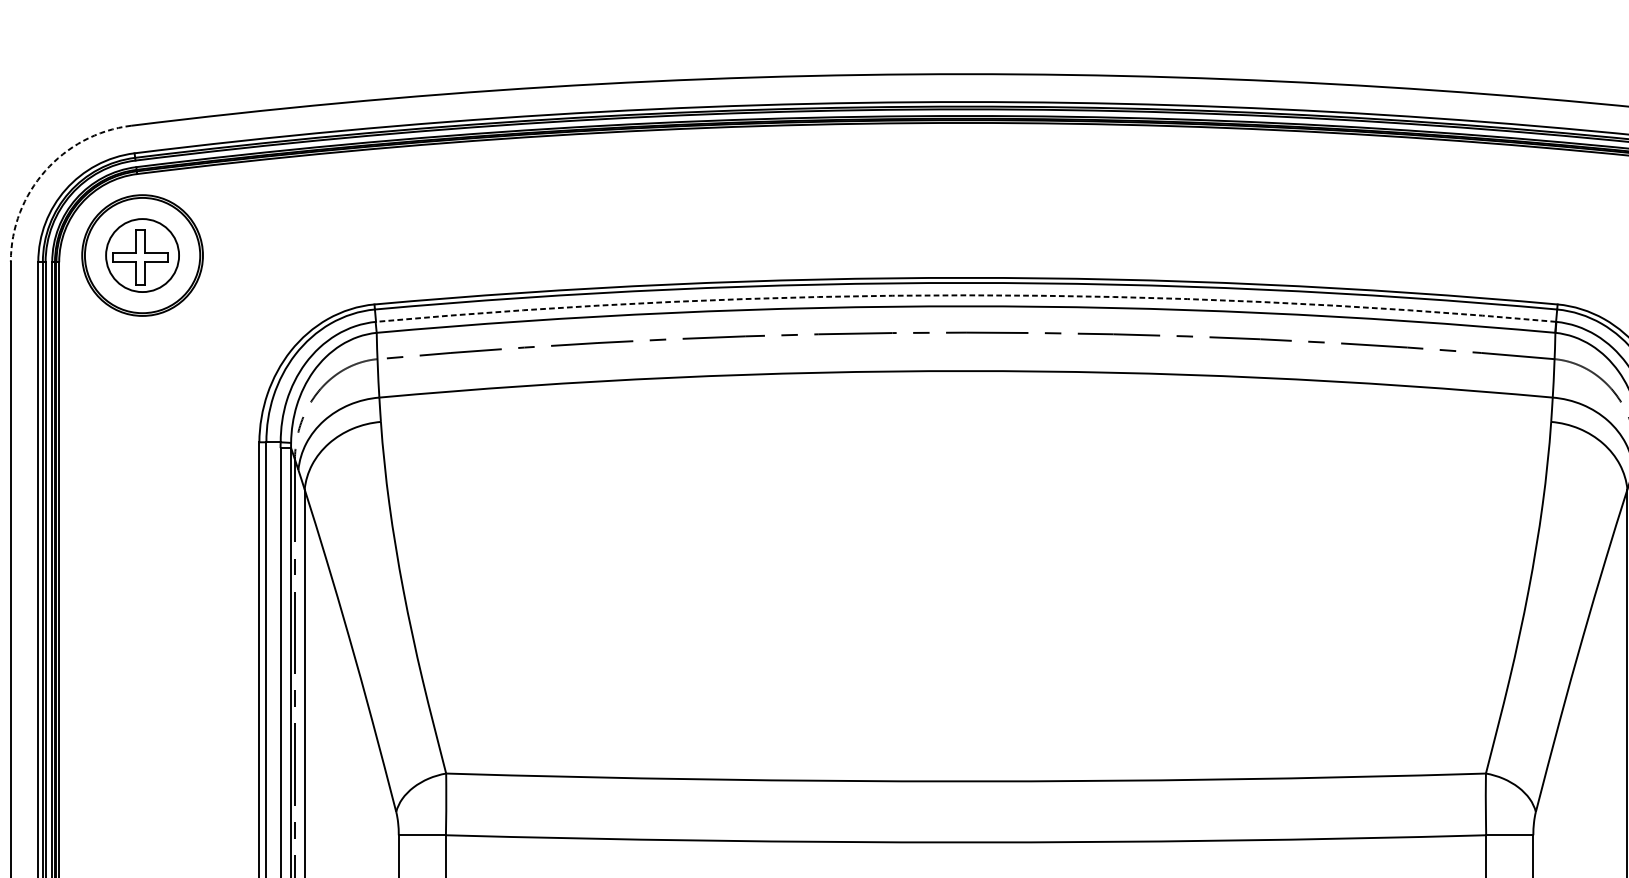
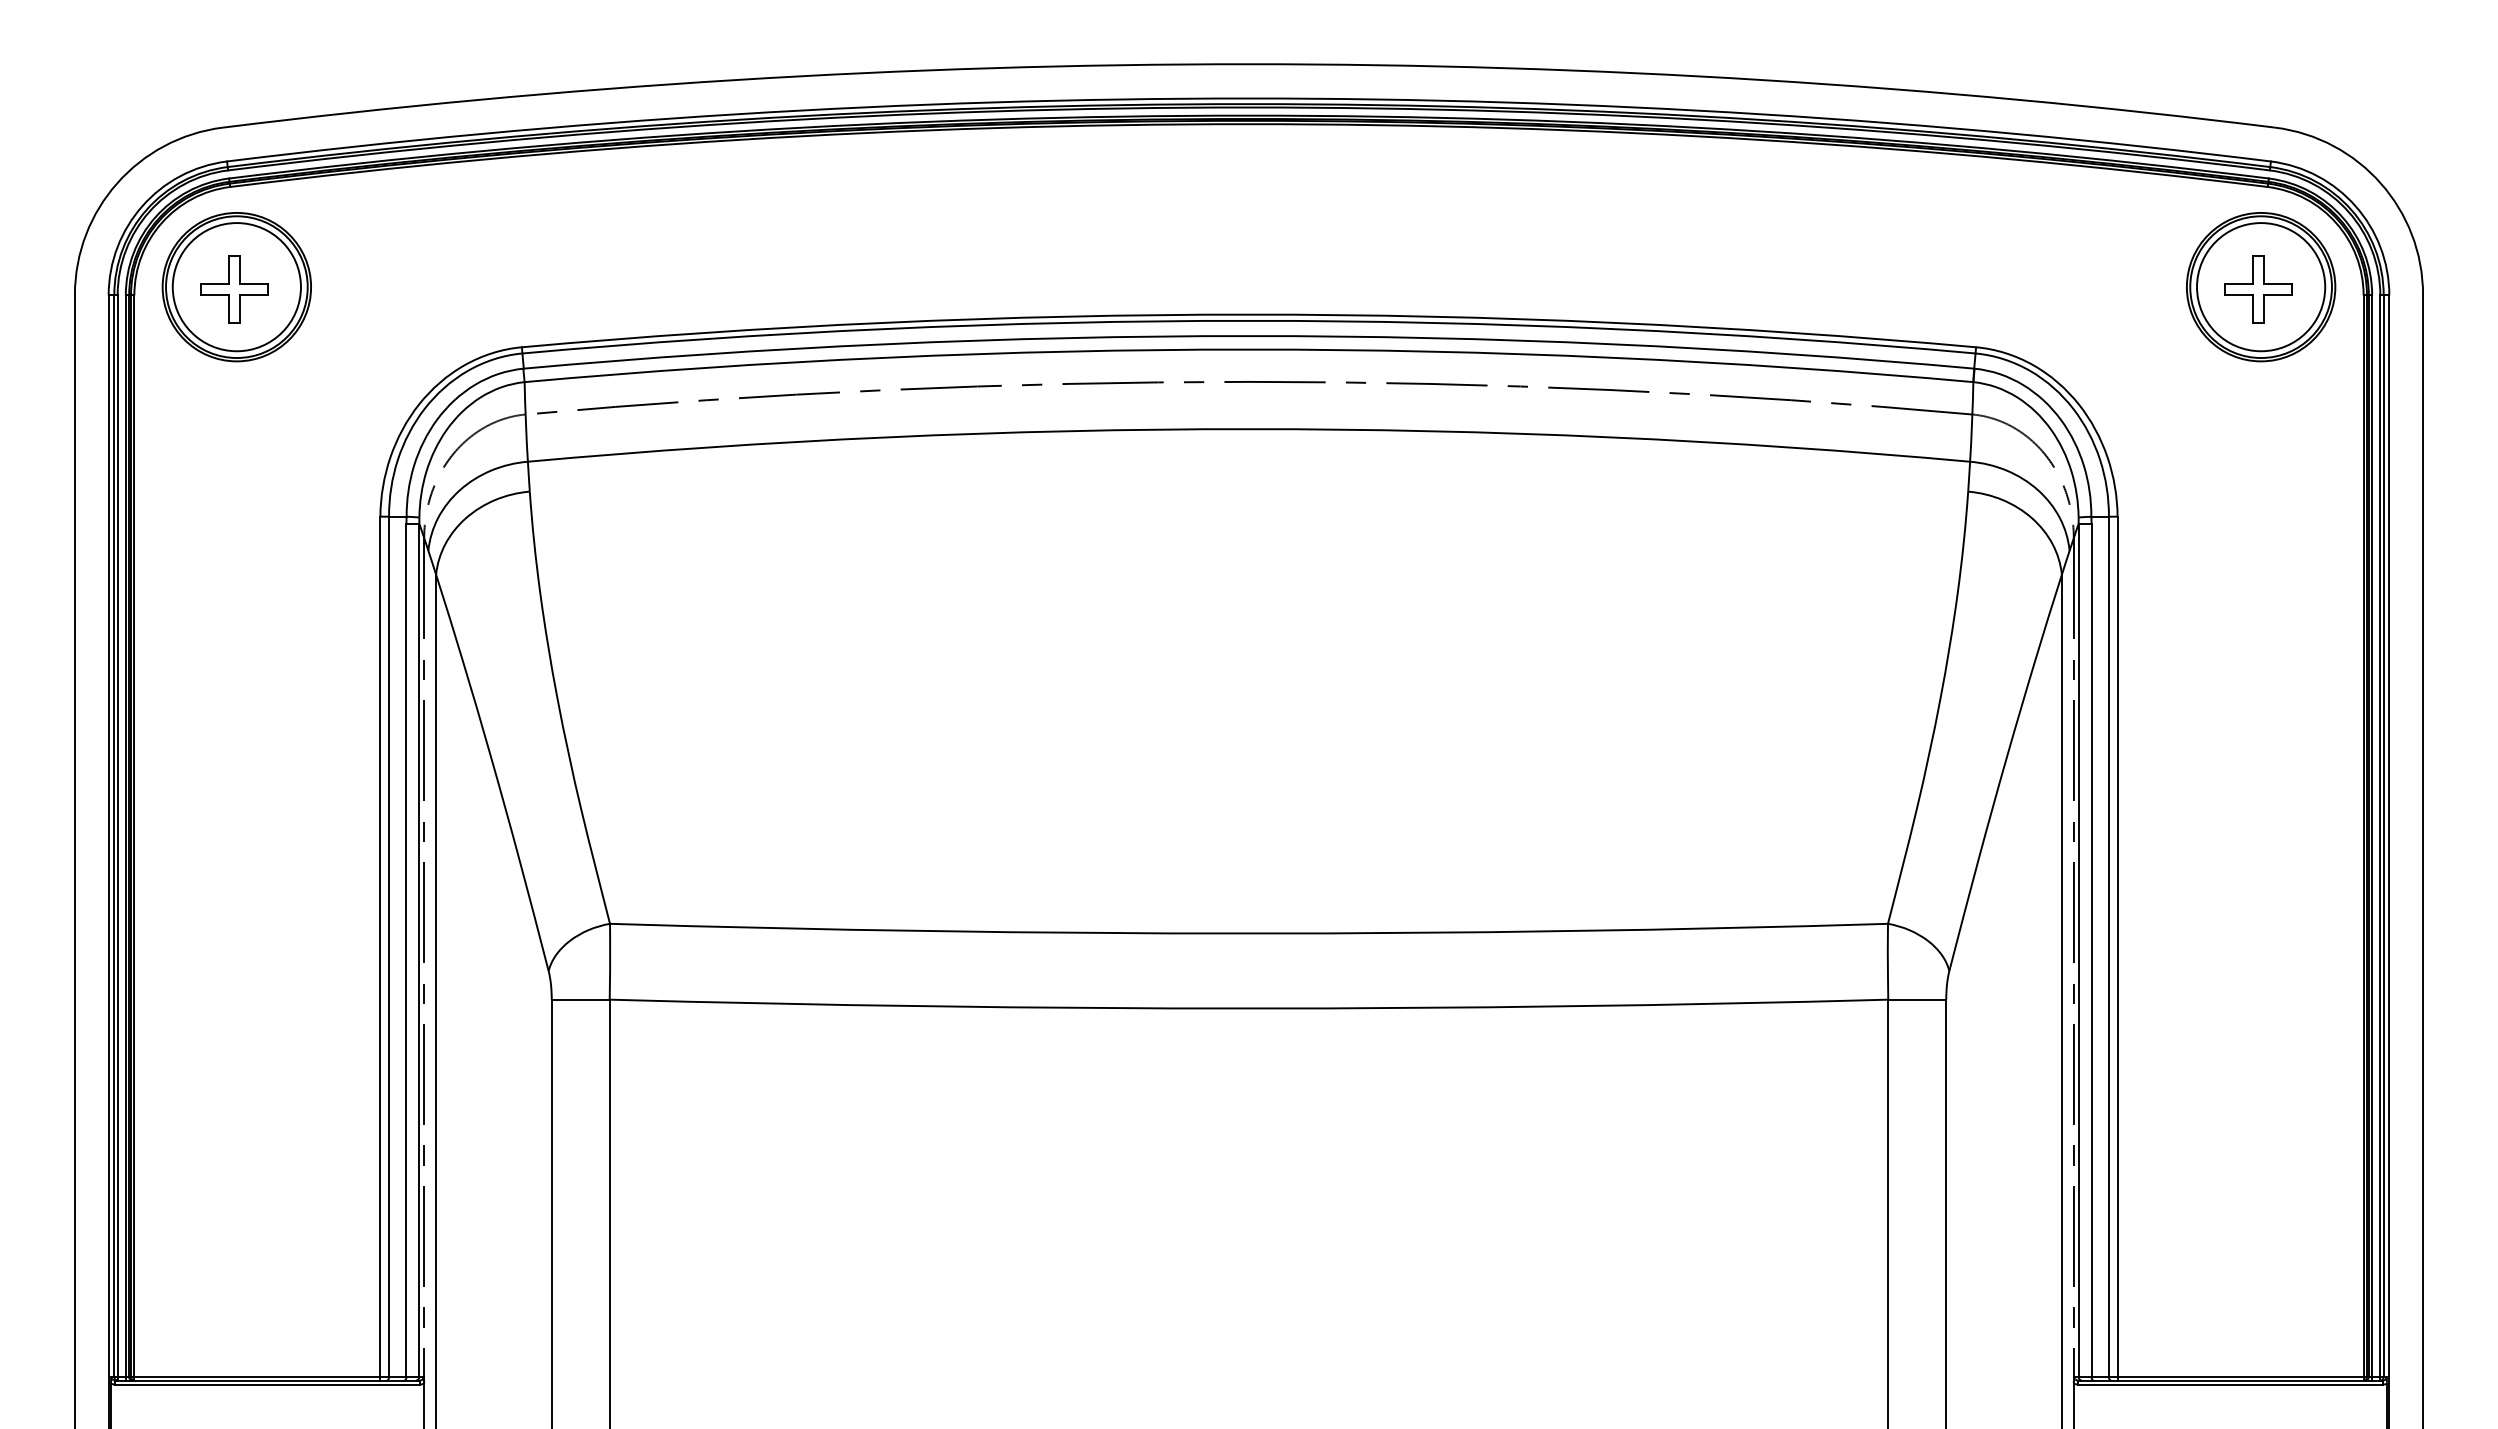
arc: (45, 171) -> (117, 183), dashed -> solid
circle: (142, 255) -> (236, 287), size x1.43
arc: (966, 295) -> (1249, 336), dashed -> solid

